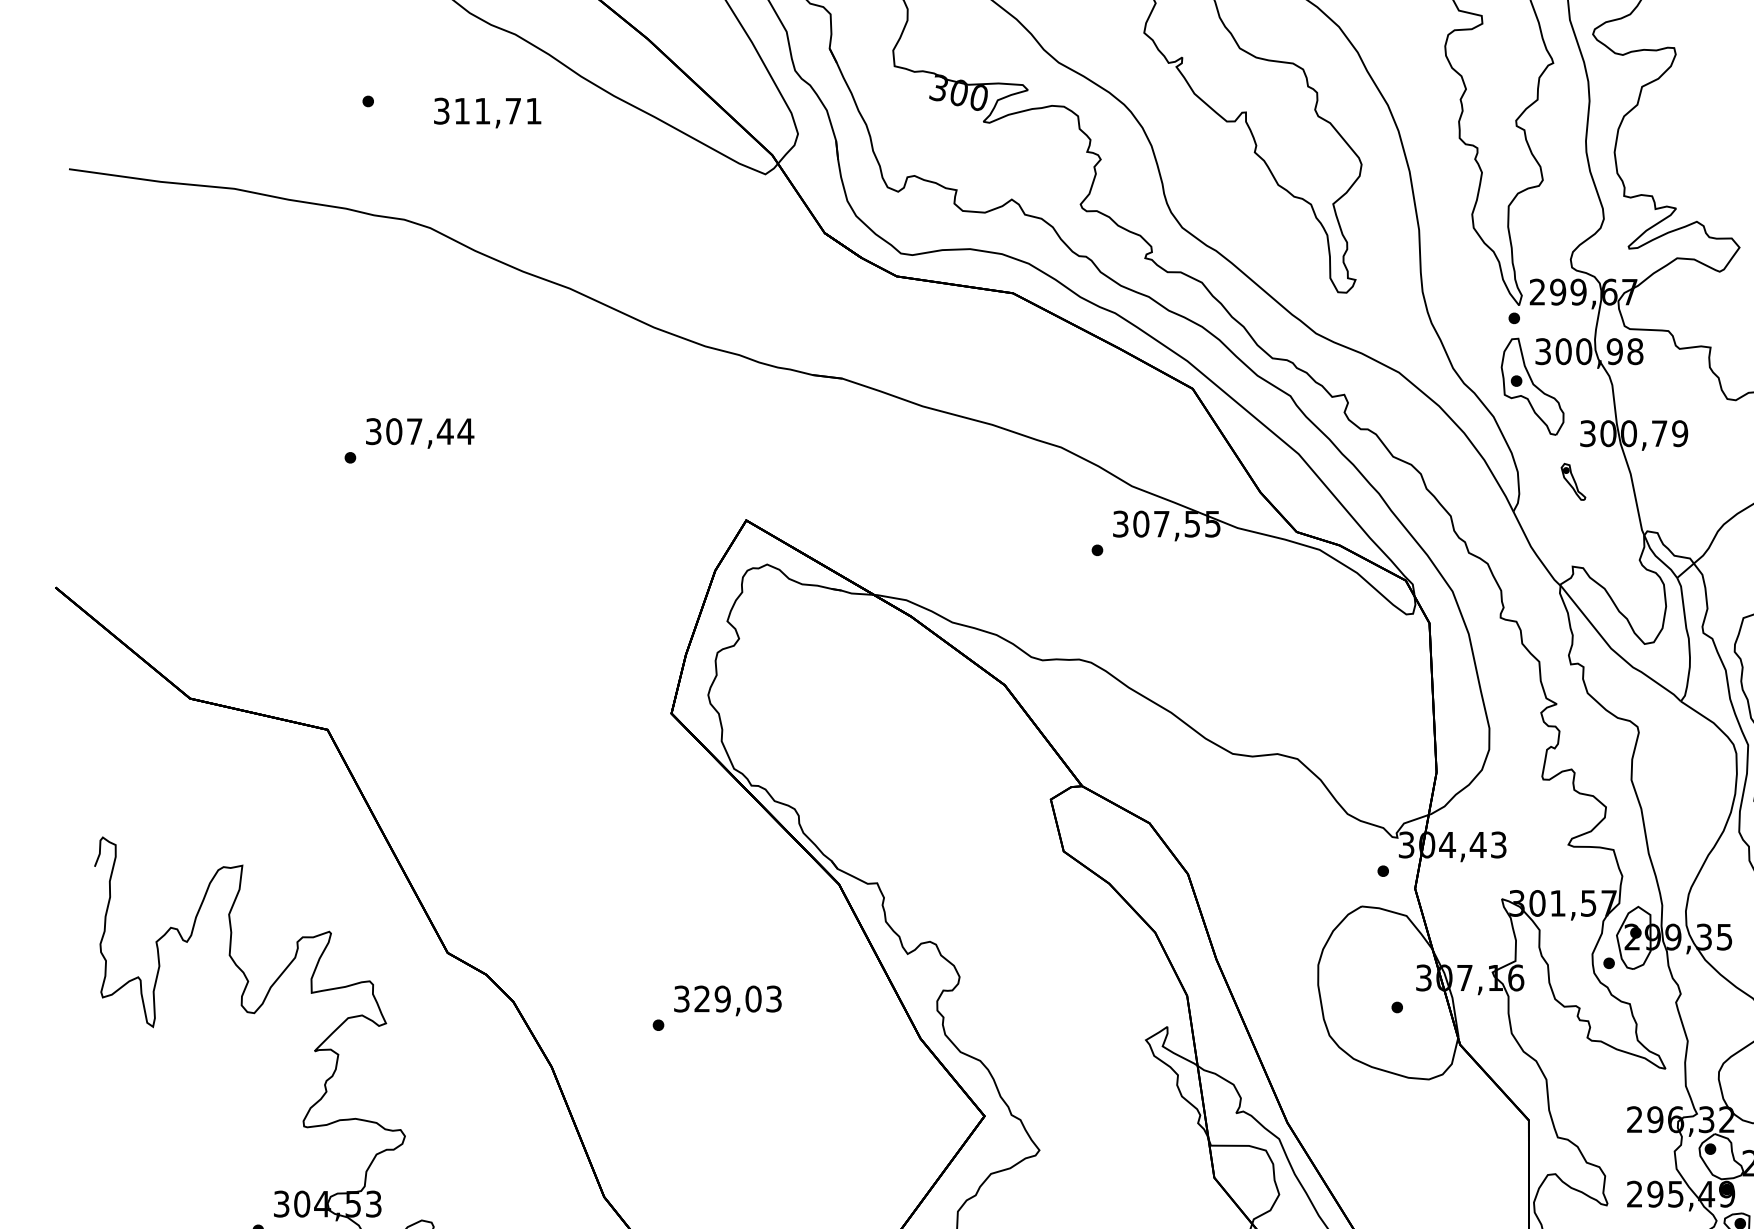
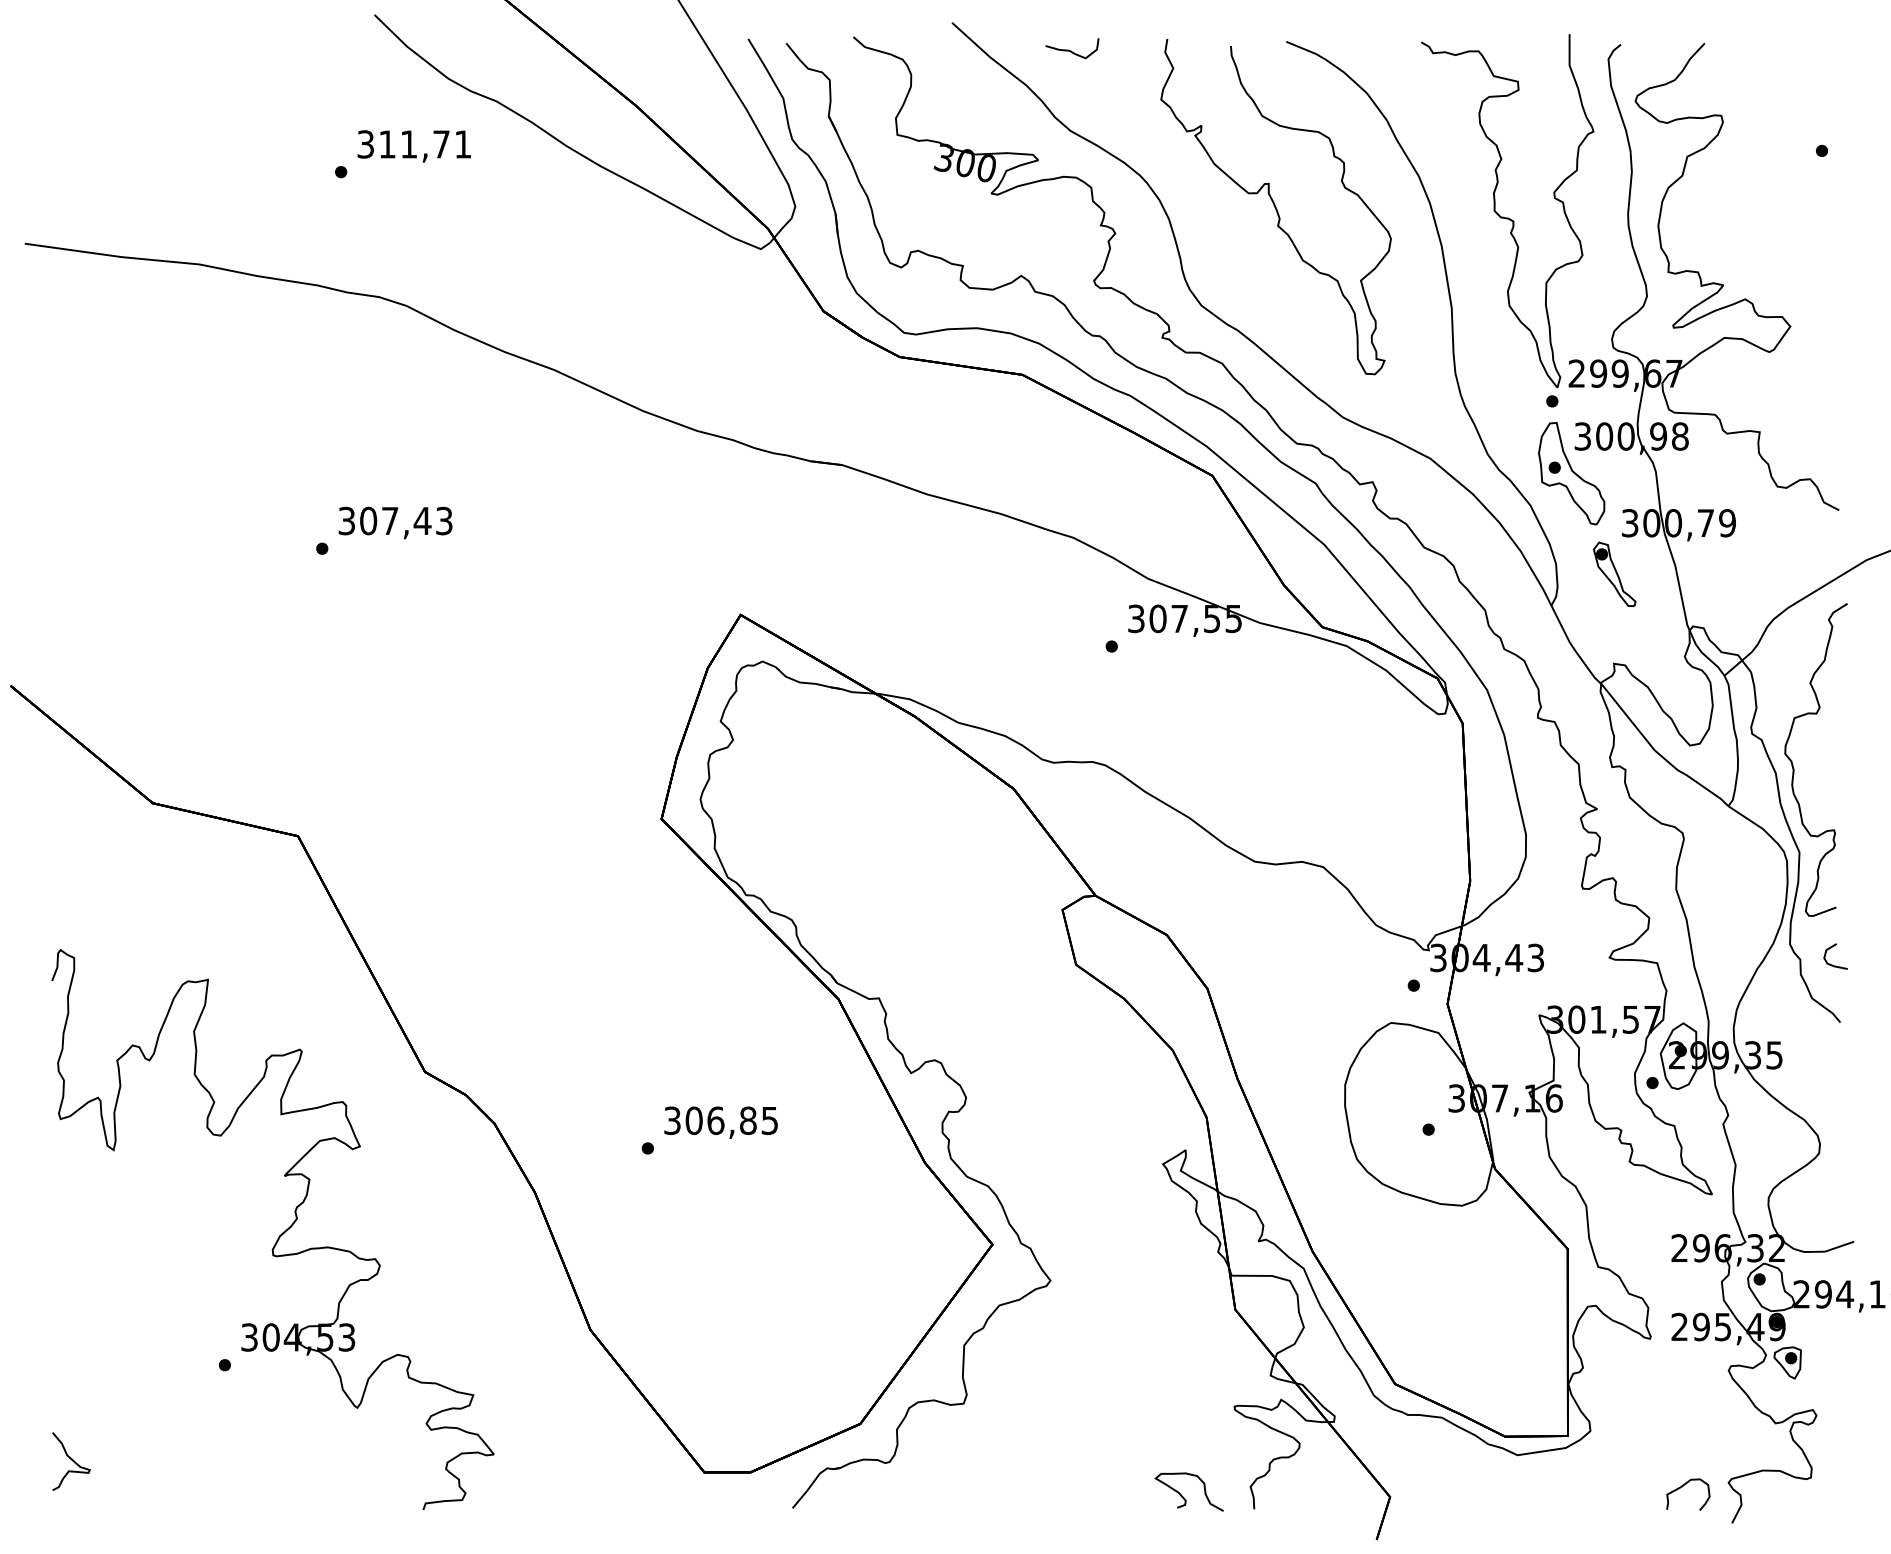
text: (486, 113) -> (413, 146), moved
text: (466, 431) -> (444, 520), 307,44 -> 307,43
part: (1573, 481) -> (1614, 573), size x1.67
text: (737, 998) -> (731, 1120), 329,03 -> 306,85

